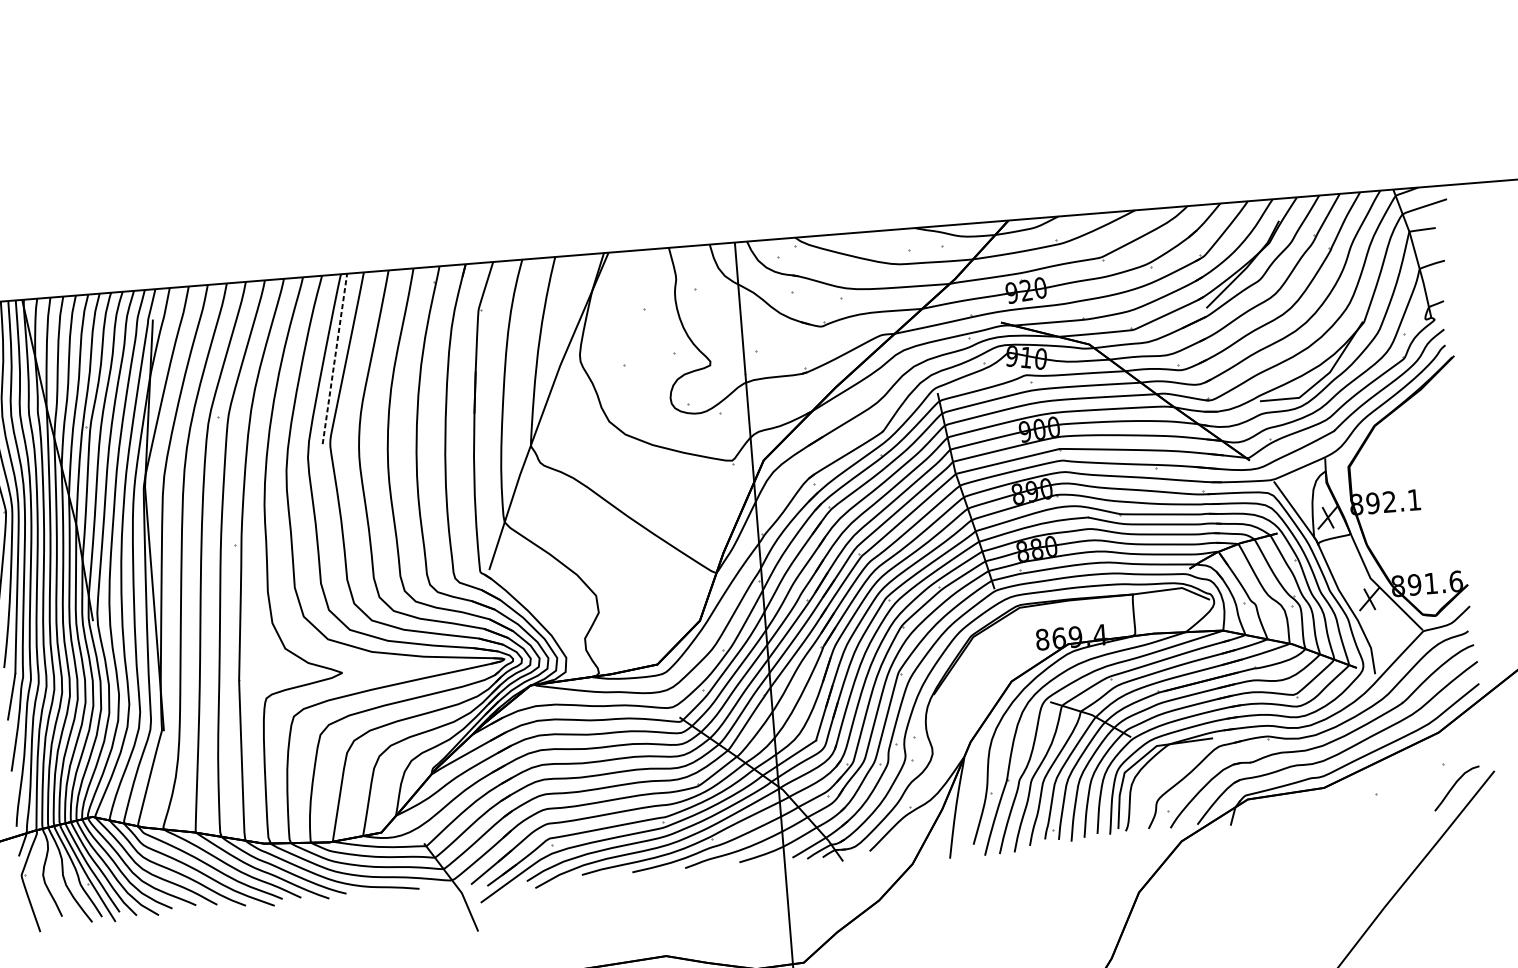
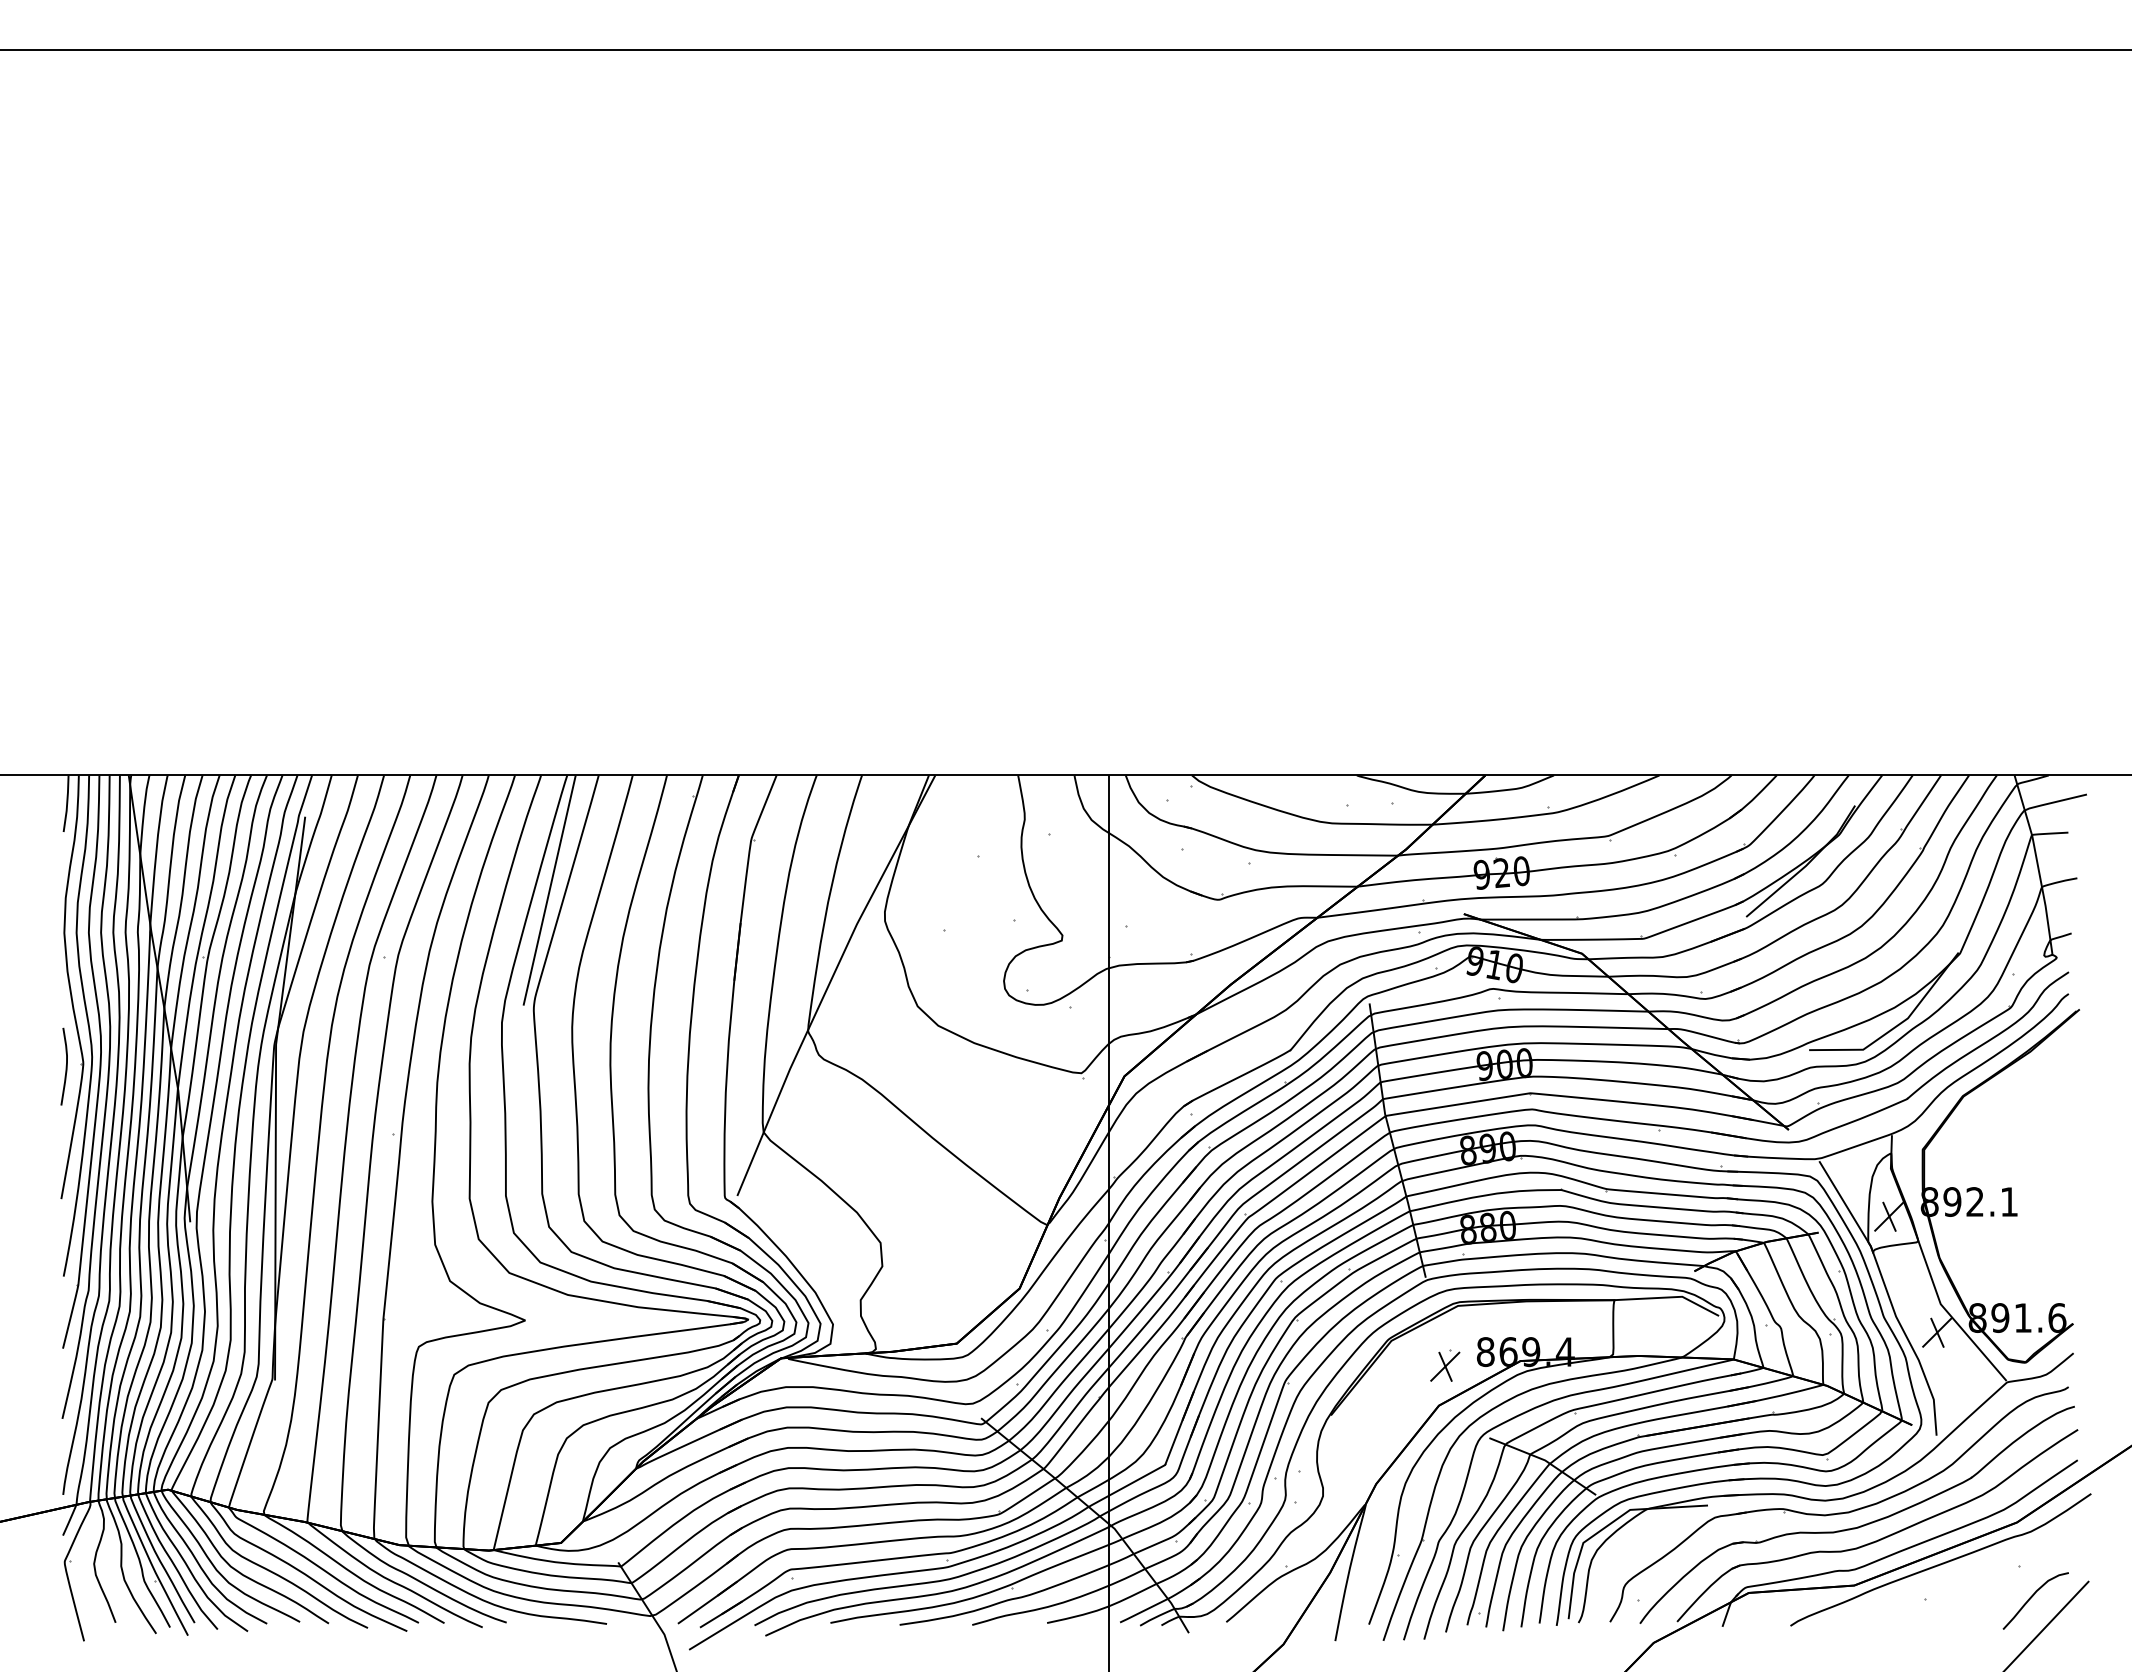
line: (334, 358) -> (549, 890), dashed -> solid
part: (1014, 651) -> (1445, 1365), added
curve: (1386, 766) -> (1942, 1562), added

